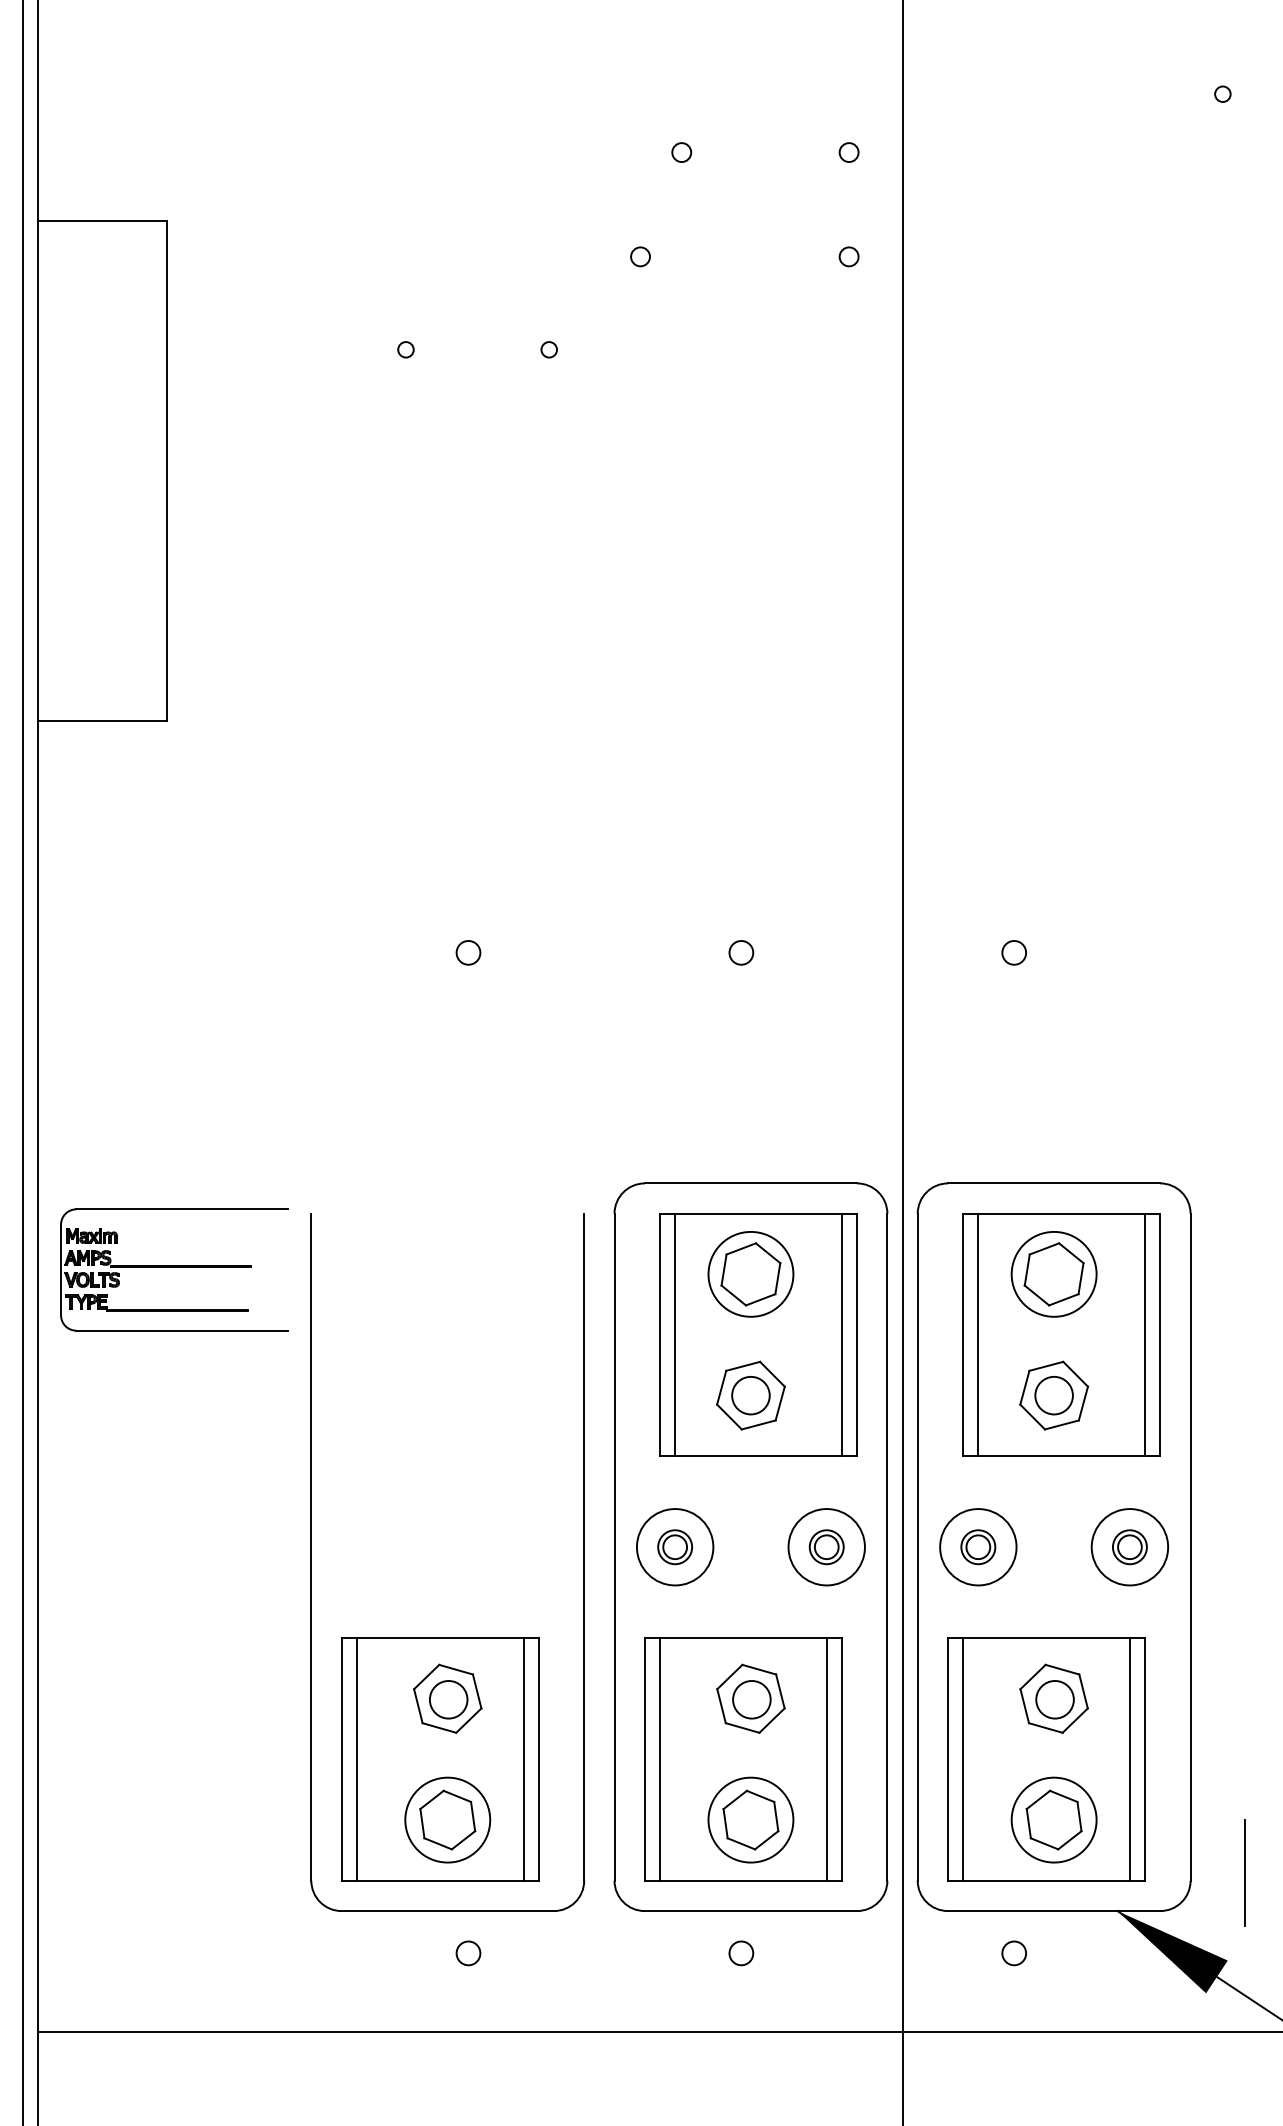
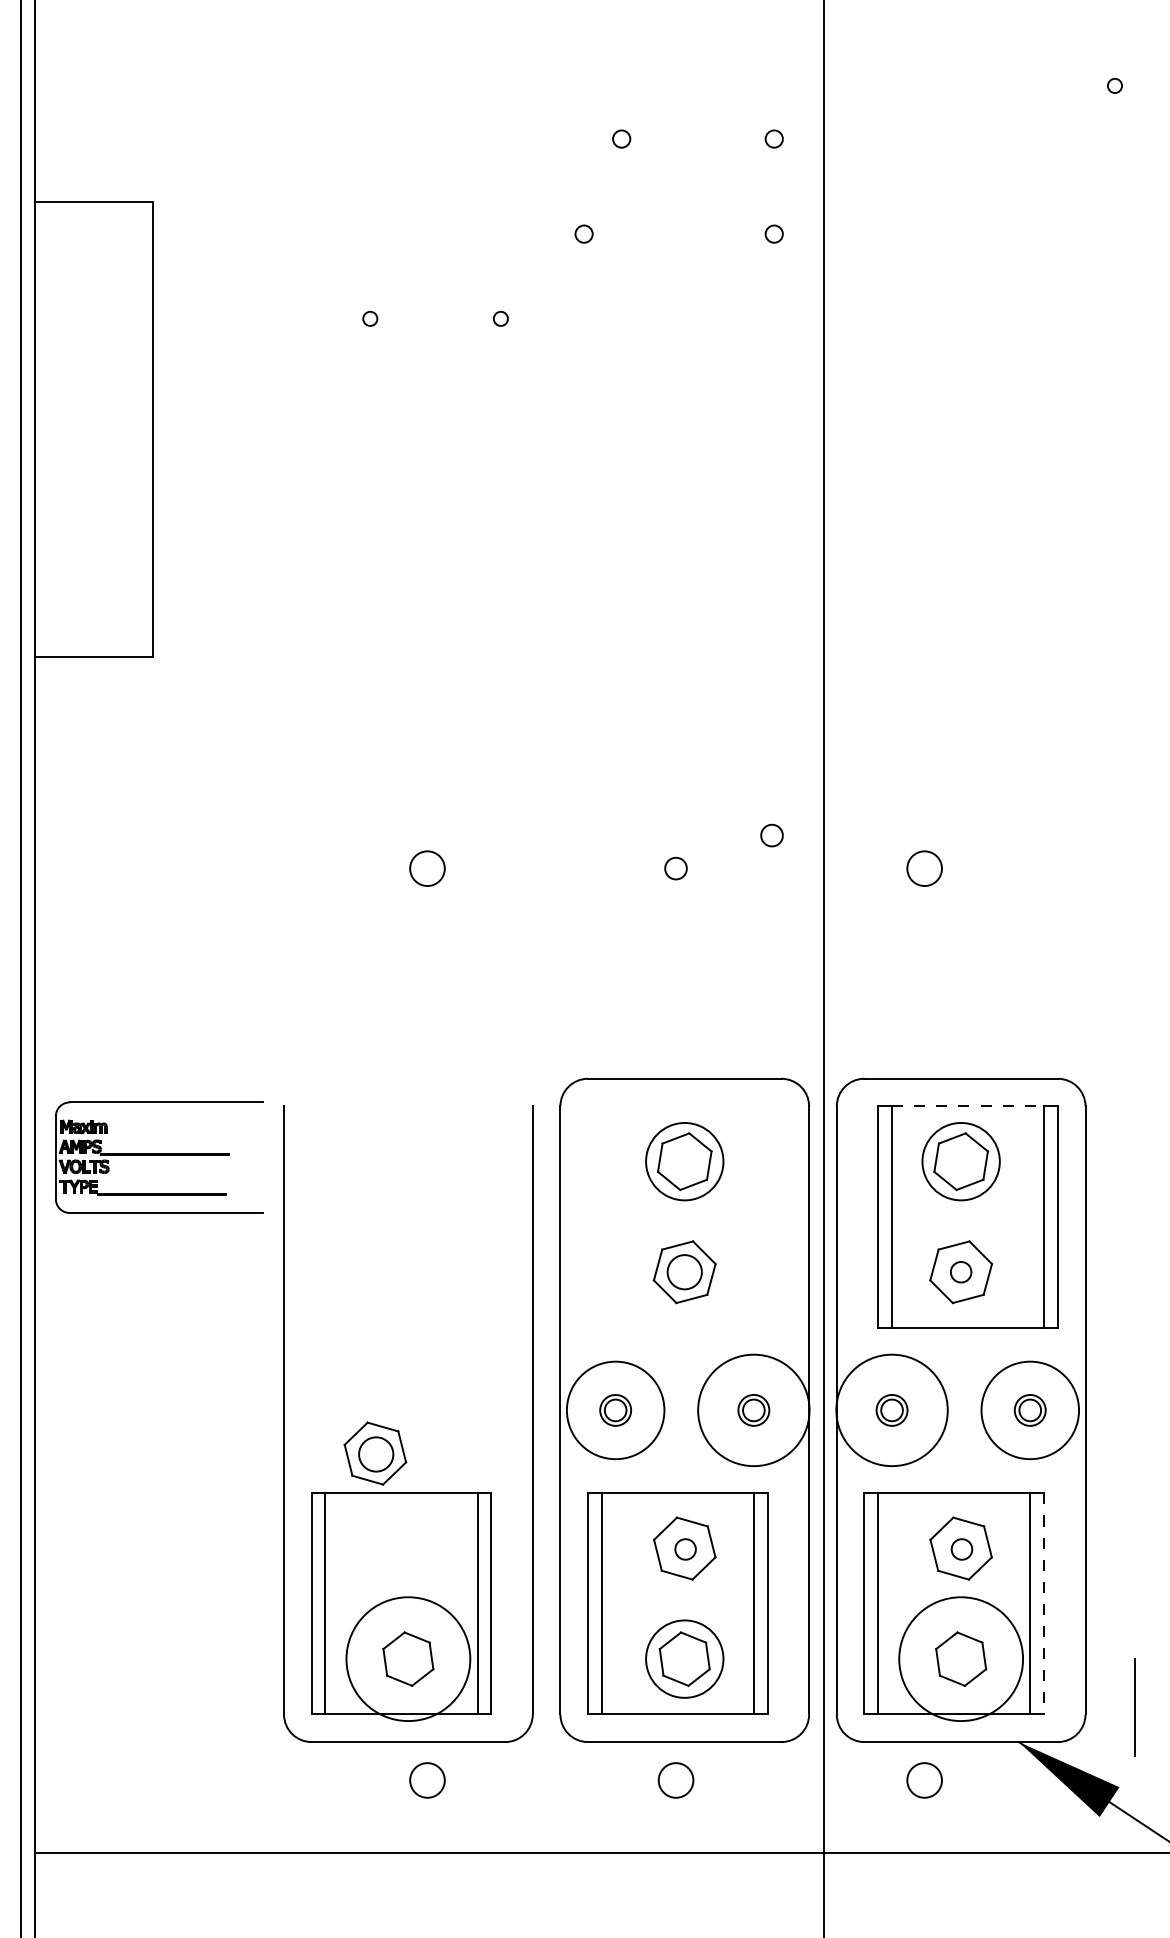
circle: (846, 916) -> (771, 835), added
circle: (467, 952) -> (426, 868), size x1.6
circle: (1013, 952) -> (924, 868), size x1.6
line: (1062, 1213) -> (968, 1106), solid -> dashed
part: (758, 1334) -> (691, 1216), removed
circle: (1054, 1395) -> (961, 1272), size x0.6
circle: (674, 1547) -> (615, 1410), size x1.4
circle: (826, 1547) -> (753, 1410), size x1.6
circle: (977, 1547) -> (891, 1410), size x1.6
circle: (1130, 1547) -> (1030, 1410), size x1.4
part: (447, 1698) -> (375, 1453), moved
circle: (751, 1699) -> (685, 1549), size x0.6
circle: (1054, 1699) -> (961, 1549), size x0.6
line: (1145, 1759) -> (1044, 1603), solid -> dashed
circle: (447, 1819) -> (408, 1658), size x1.6
circle: (1053, 1819) -> (960, 1658), size x1.6
circle: (467, 1953) -> (426, 1780), size x1.6
circle: (740, 1953) -> (675, 1780), size x1.6
circle: (1013, 1953) -> (924, 1780), size x1.6

